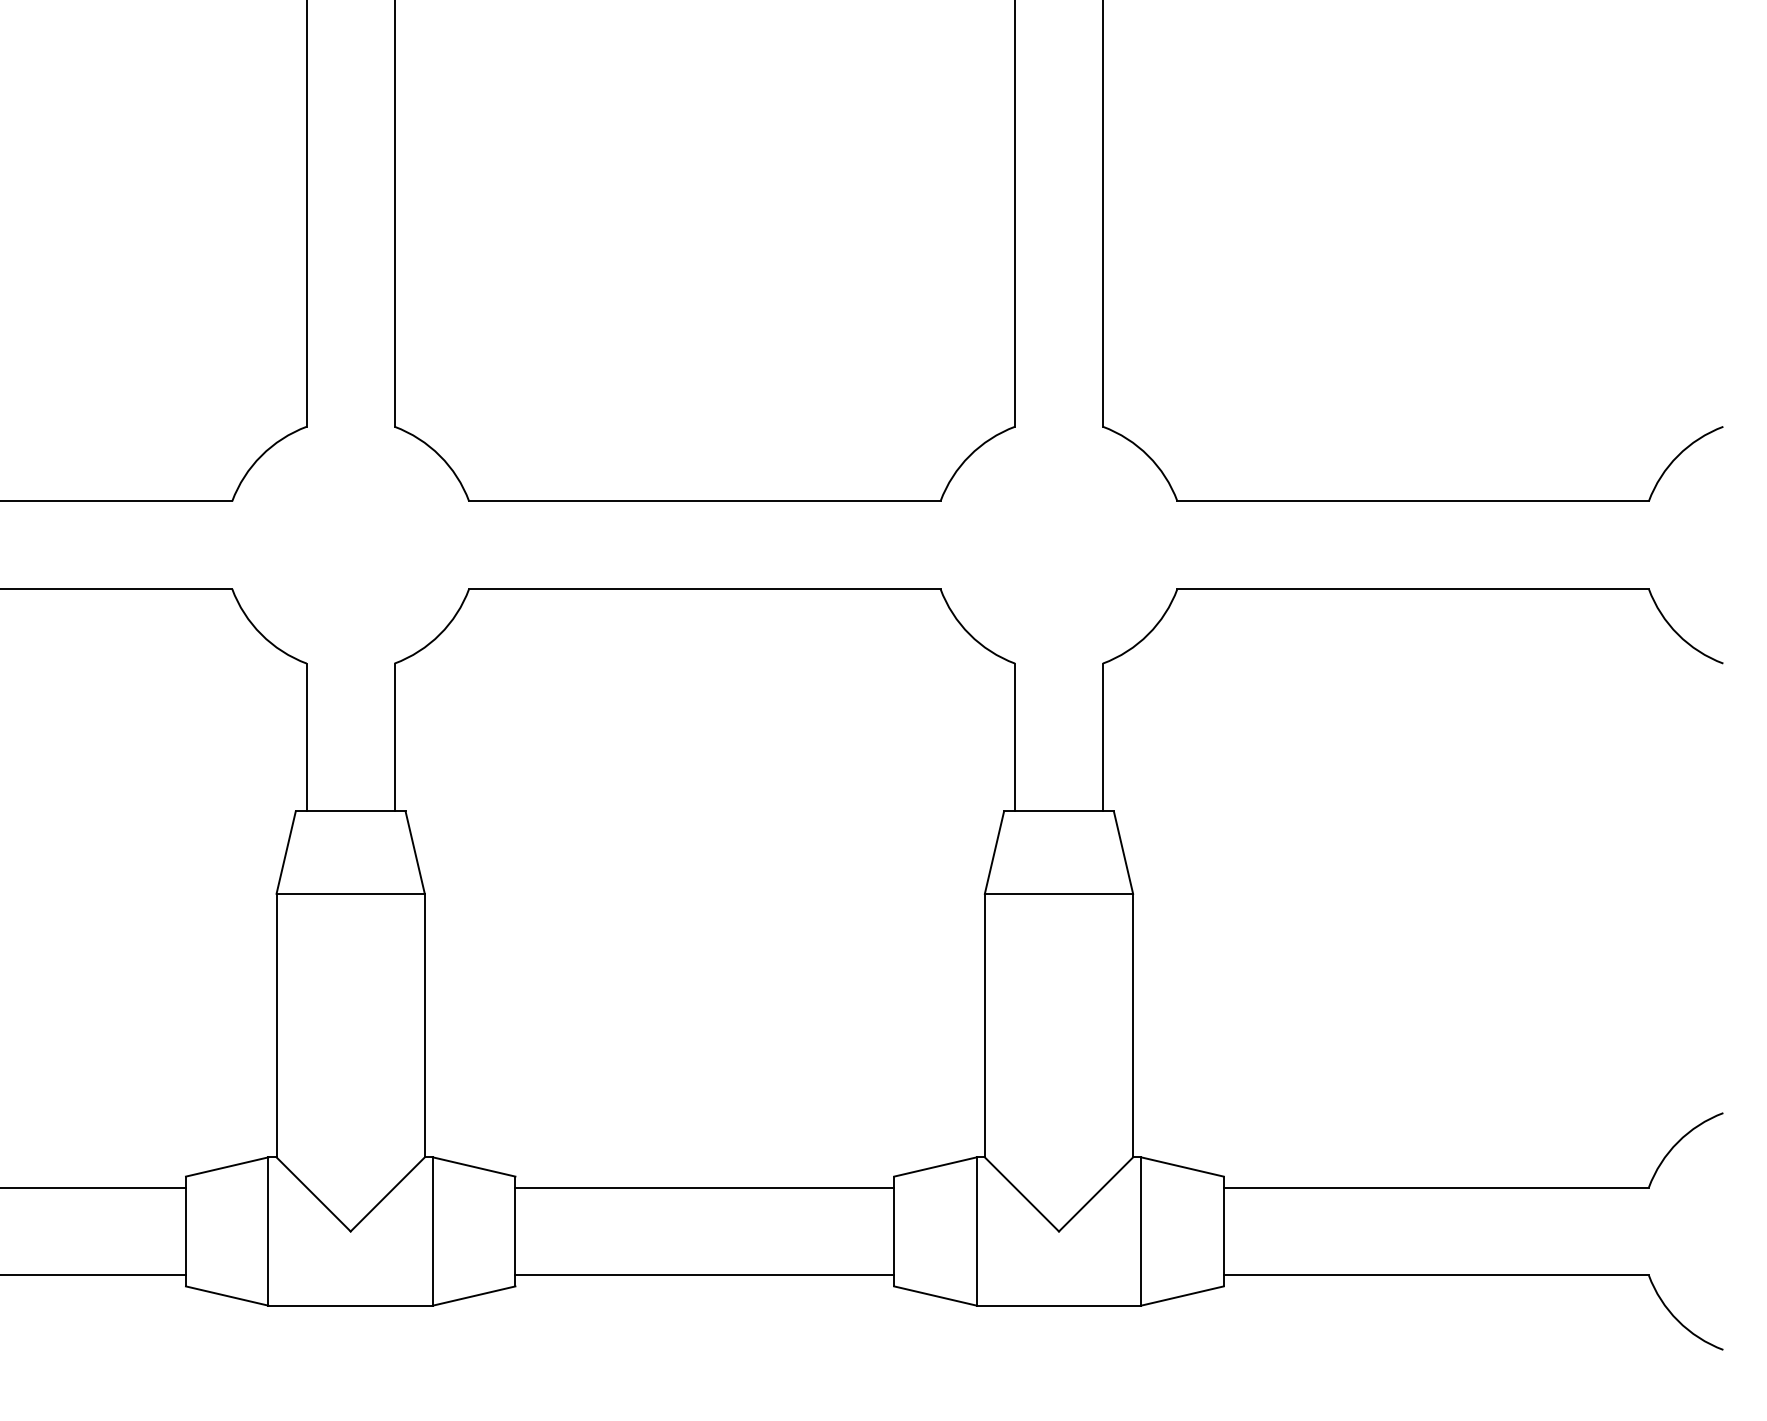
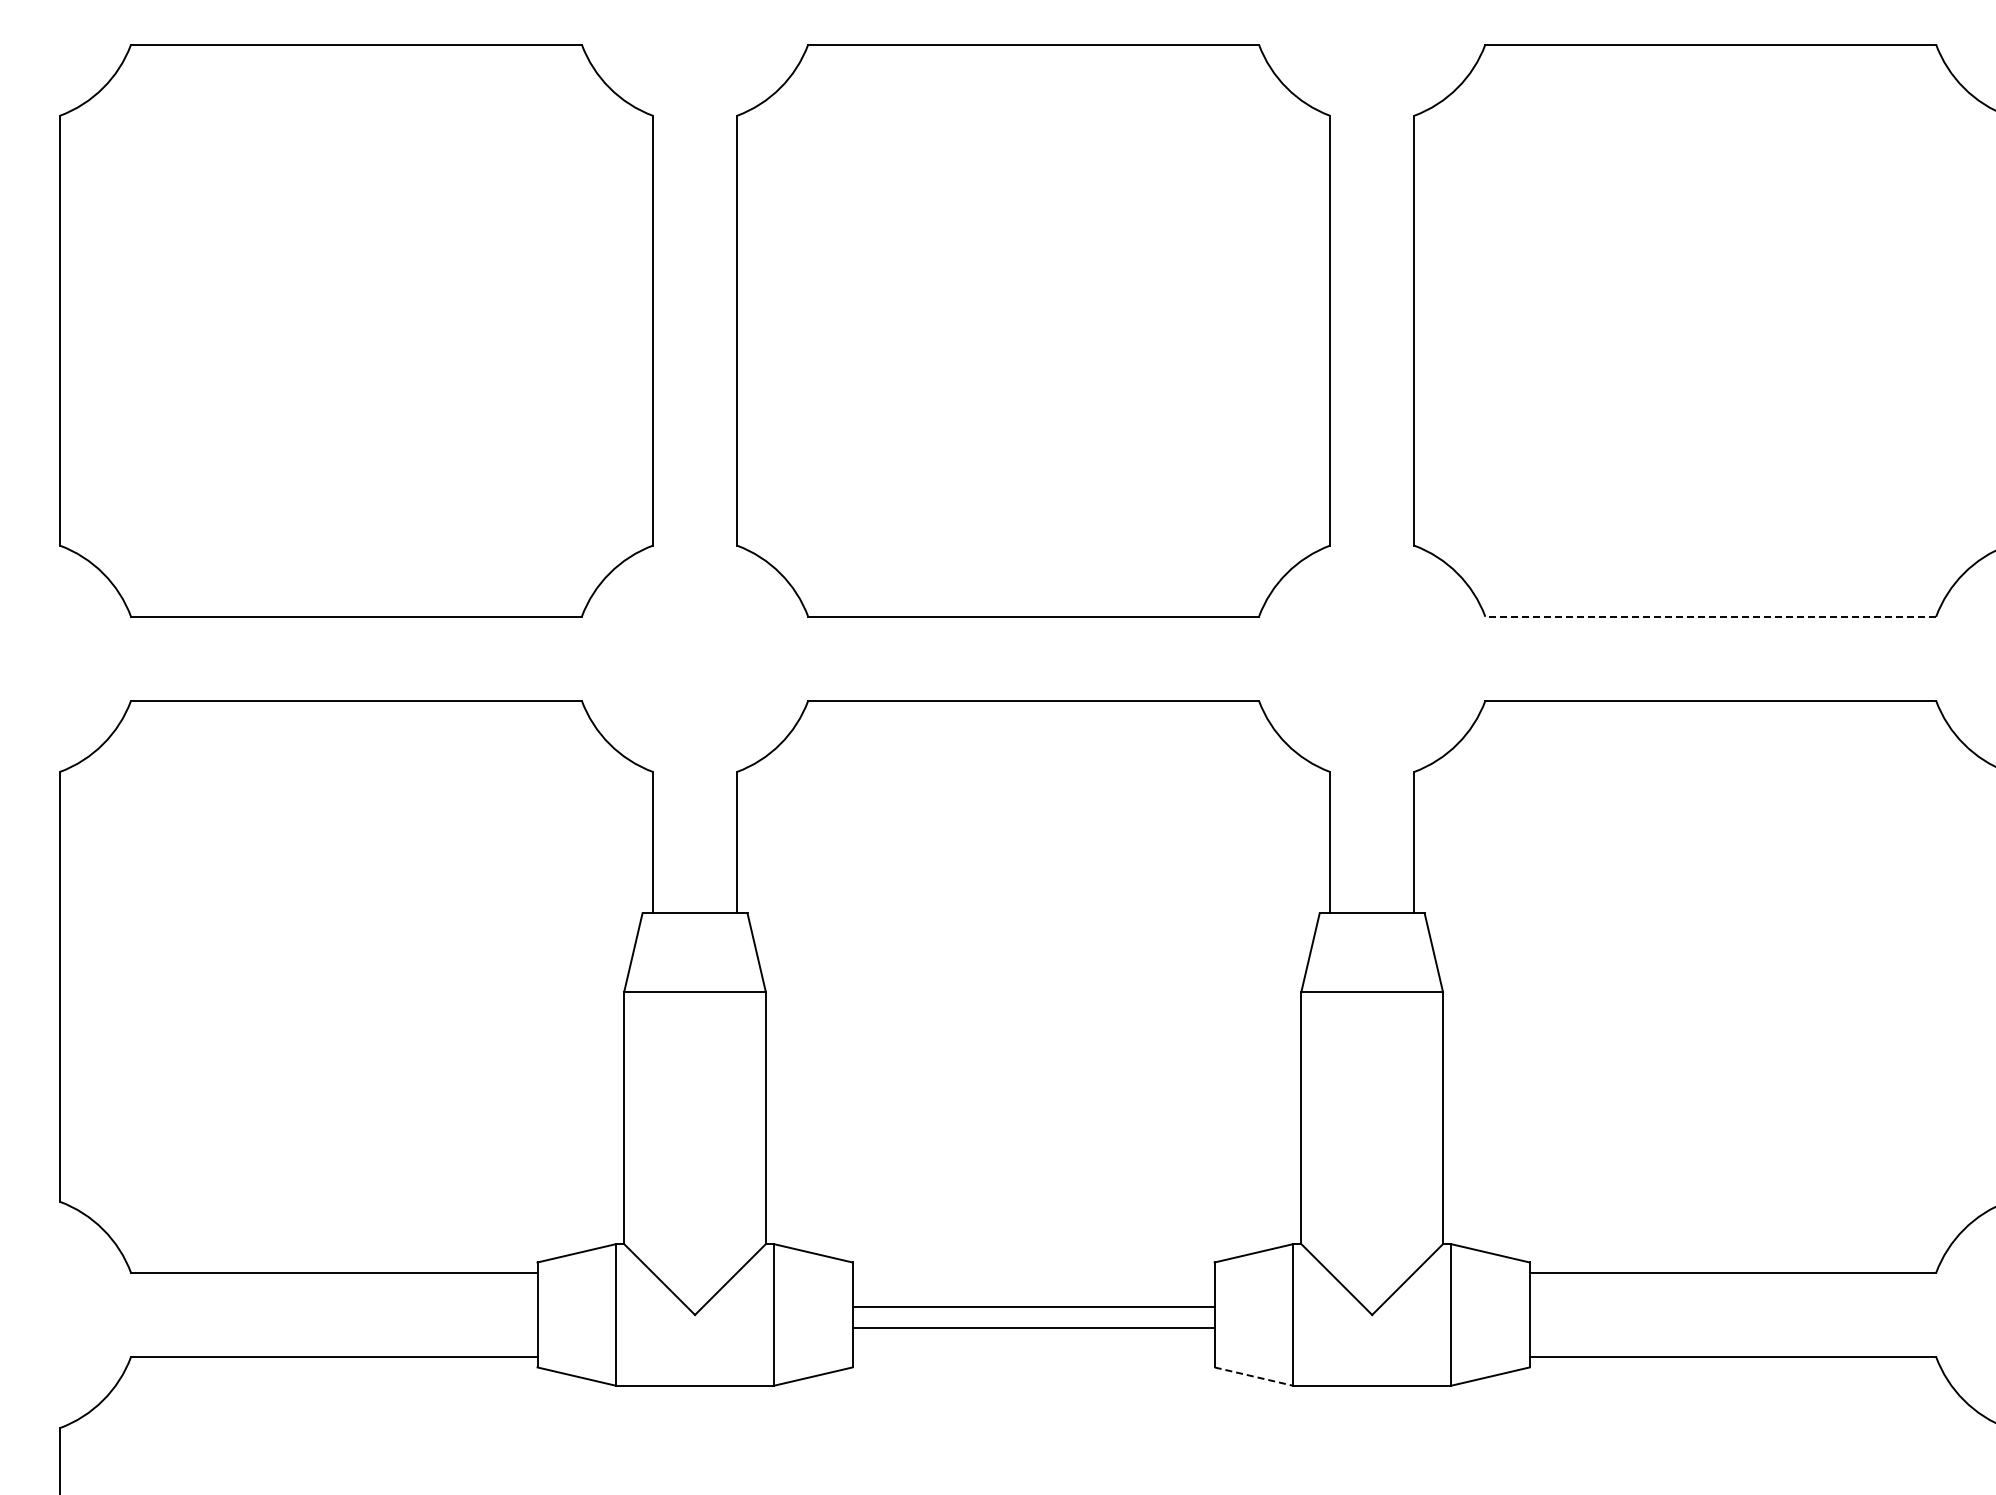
line: (1412, 500) -> (1710, 616), solid -> dashed
line: (704, 1187) -> (1033, 1327), moved
line: (704, 1274) -> (1033, 1306), moved
line: (935, 1295) -> (1254, 1376), solid -> dashed

